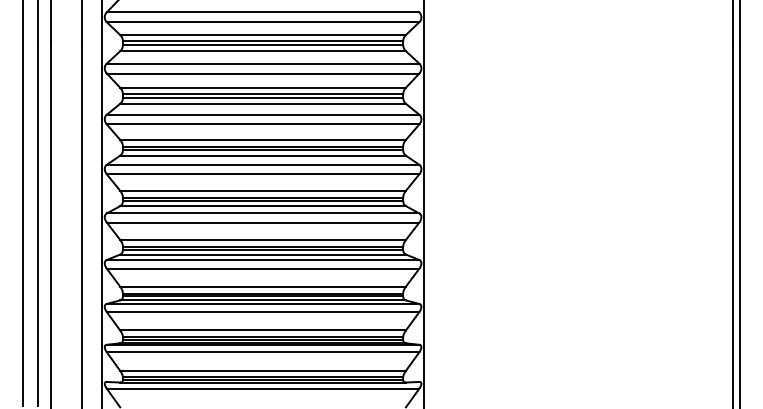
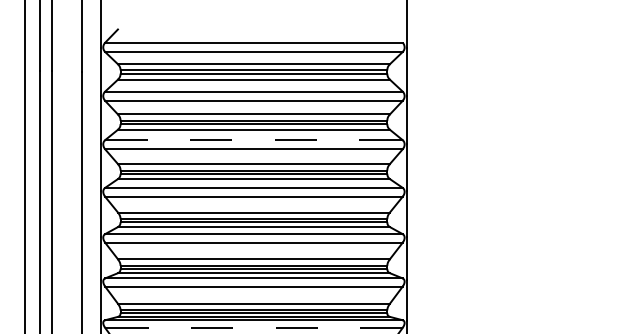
line: (263, 114) -> (254, 139), solid -> dashed
line: (262, 312) -> (253, 328), solid -> dashed

